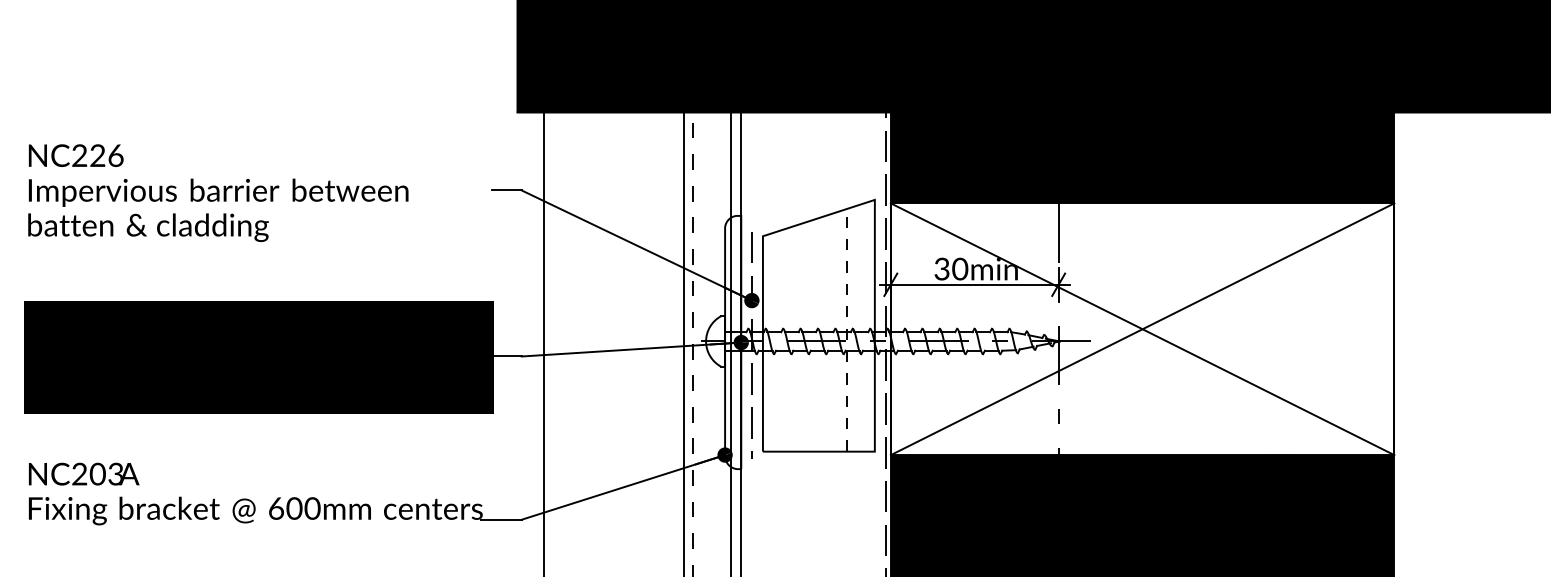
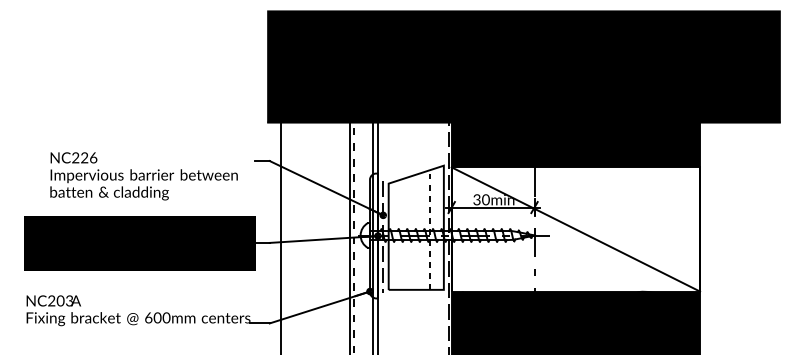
text: (217, 193) -> (143, 176), moved
line: (1141, 329) -> (575, 229), removed

